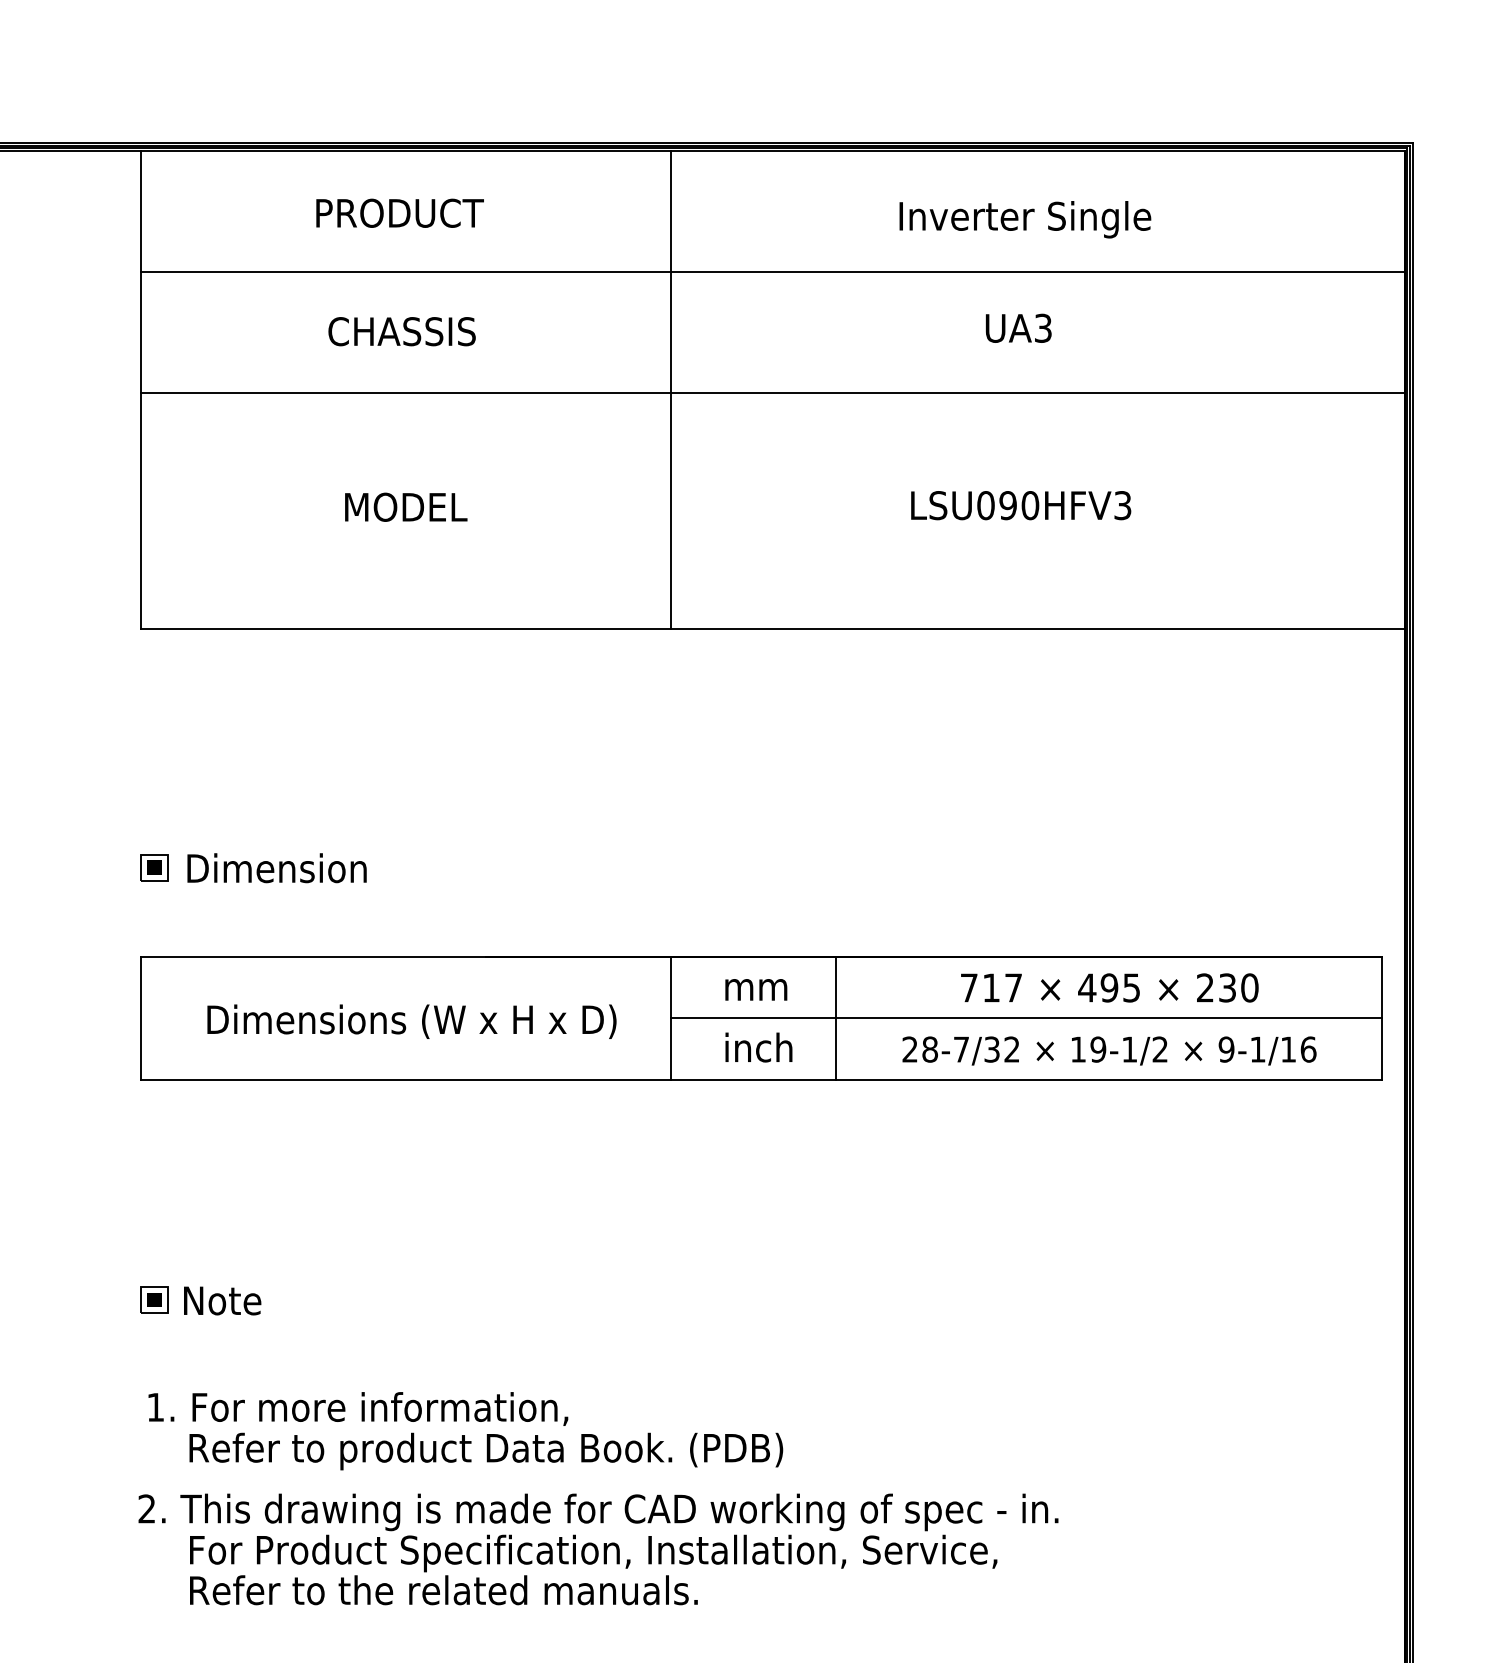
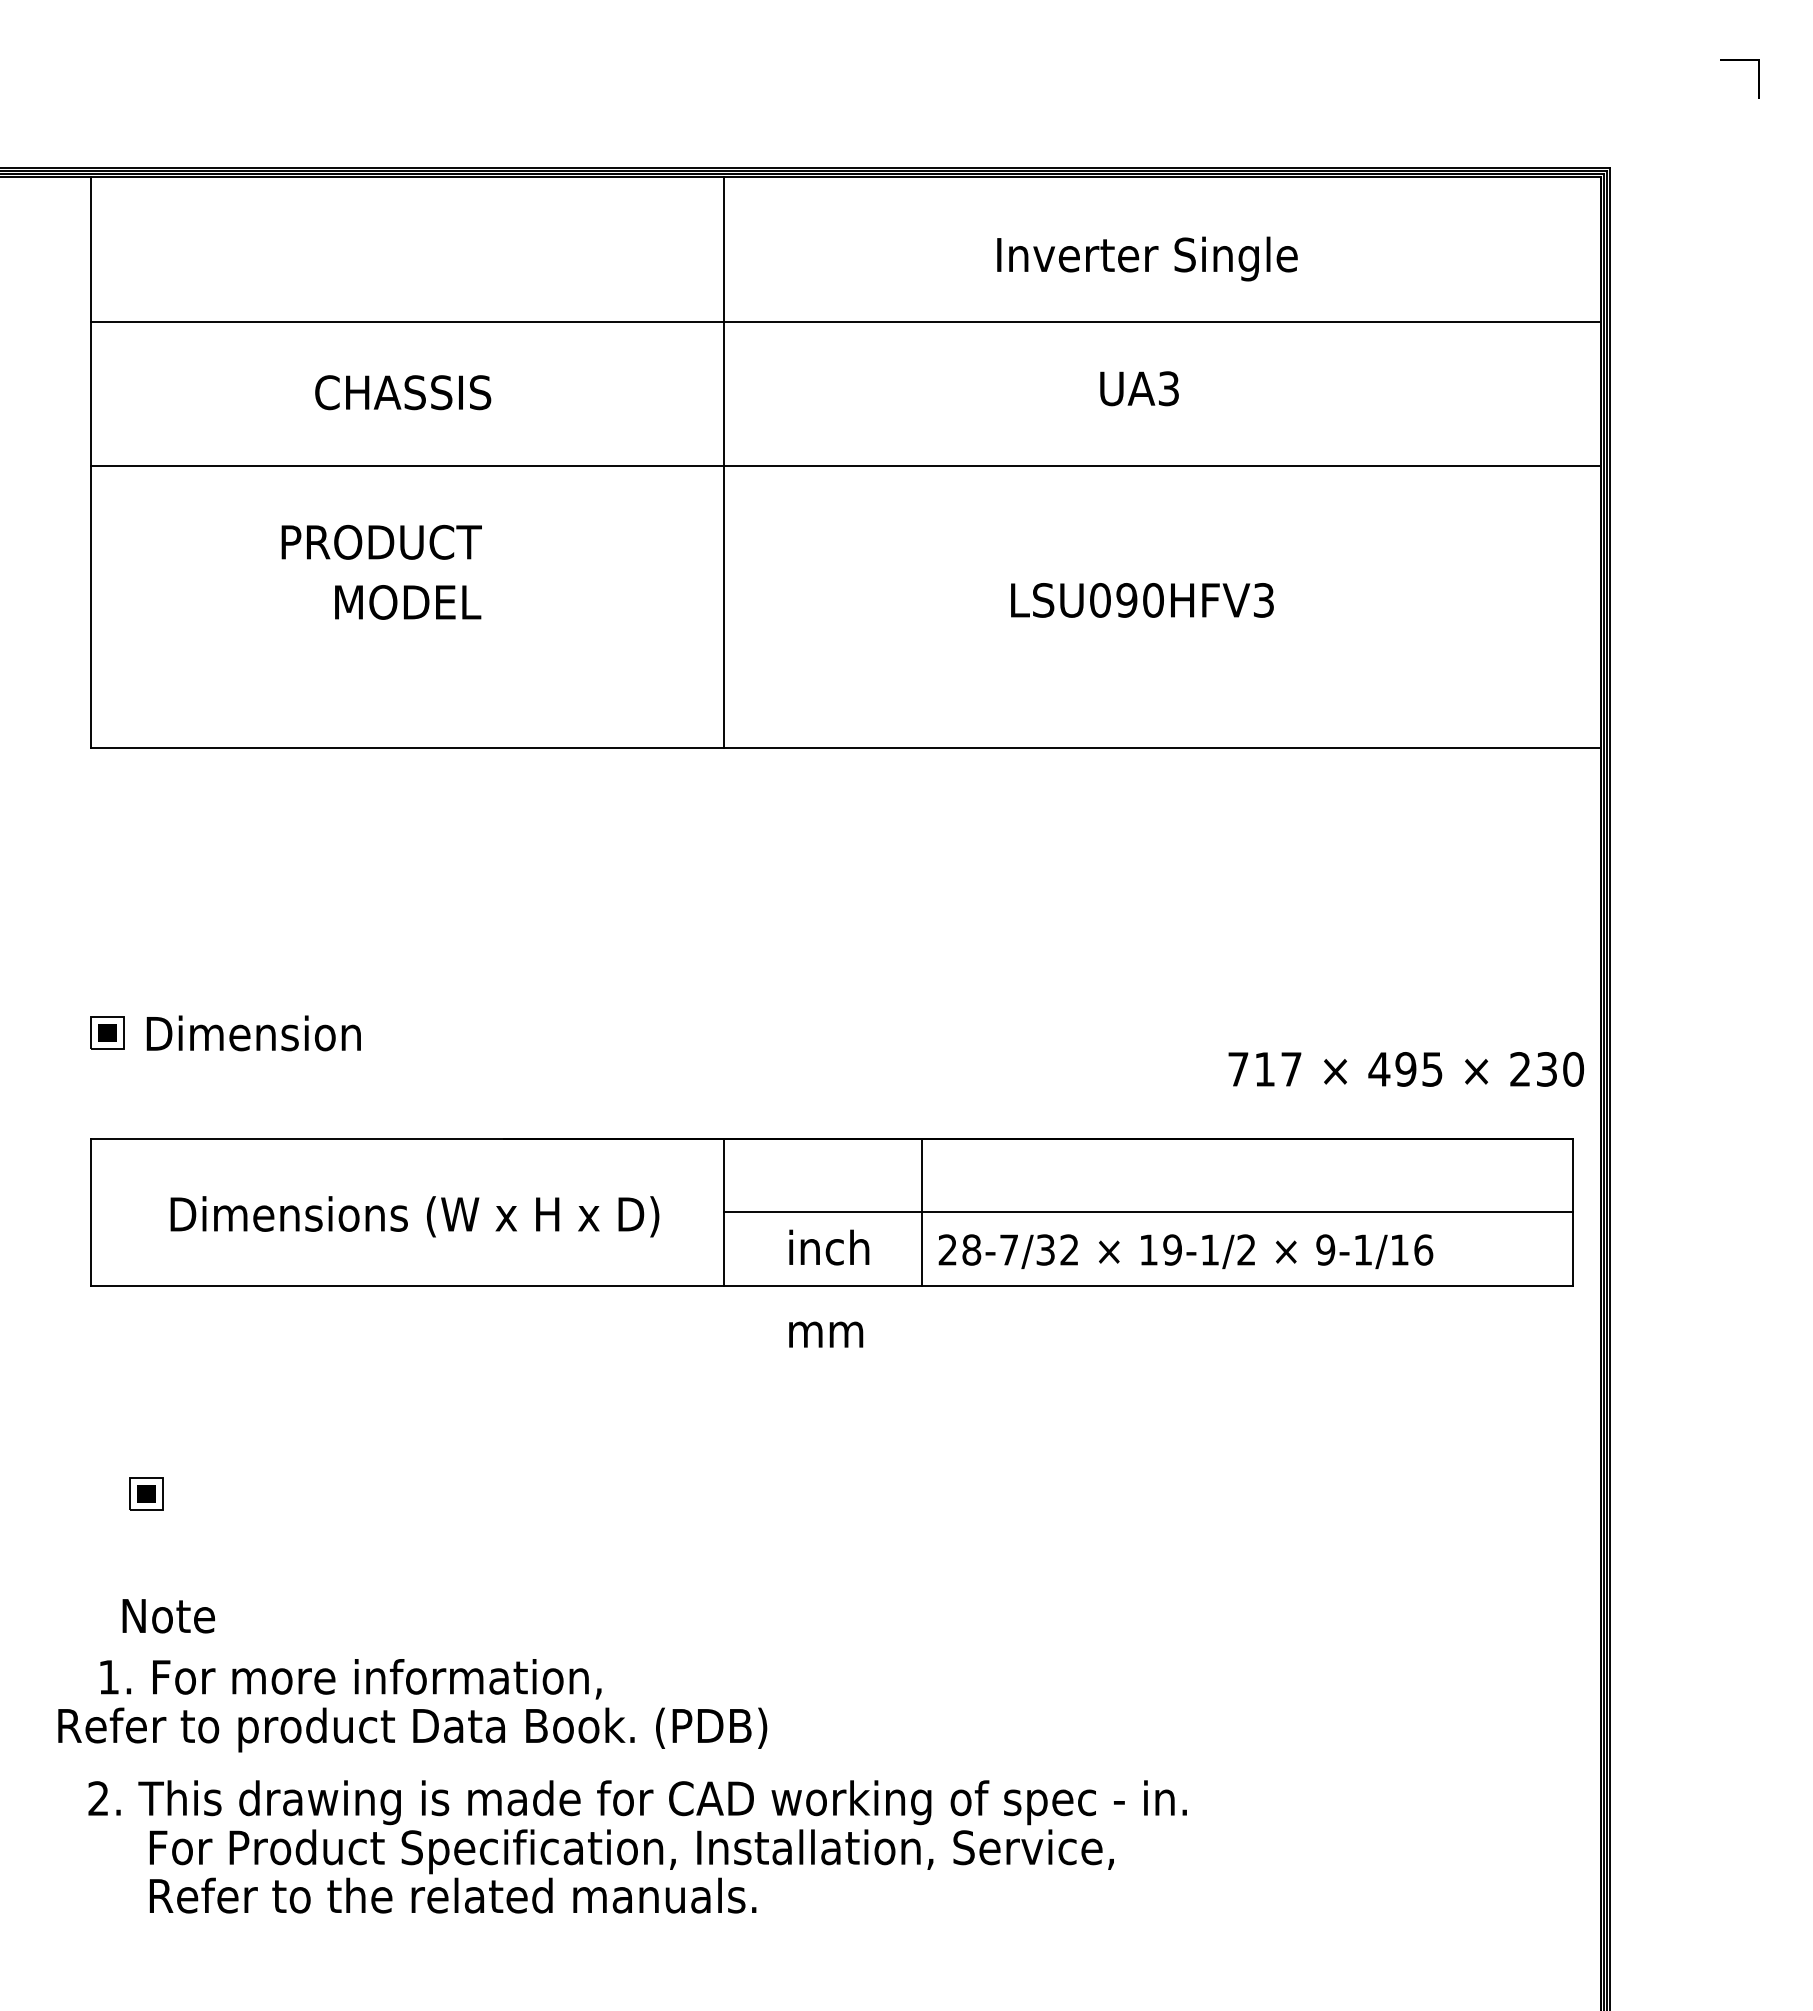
text: (399, 212) -> (381, 541), moved
text: (1109, 988) -> (1405, 1069), moved
text: (756, 989) -> (826, 1334), moved
text: (1109, 1050) -> (1185, 1251), moved
part: (154, 1299) -> (146, 1493), moved
text: (222, 1301) -> (168, 1616), moved
text: (486, 1451) -> (412, 1729), moved

